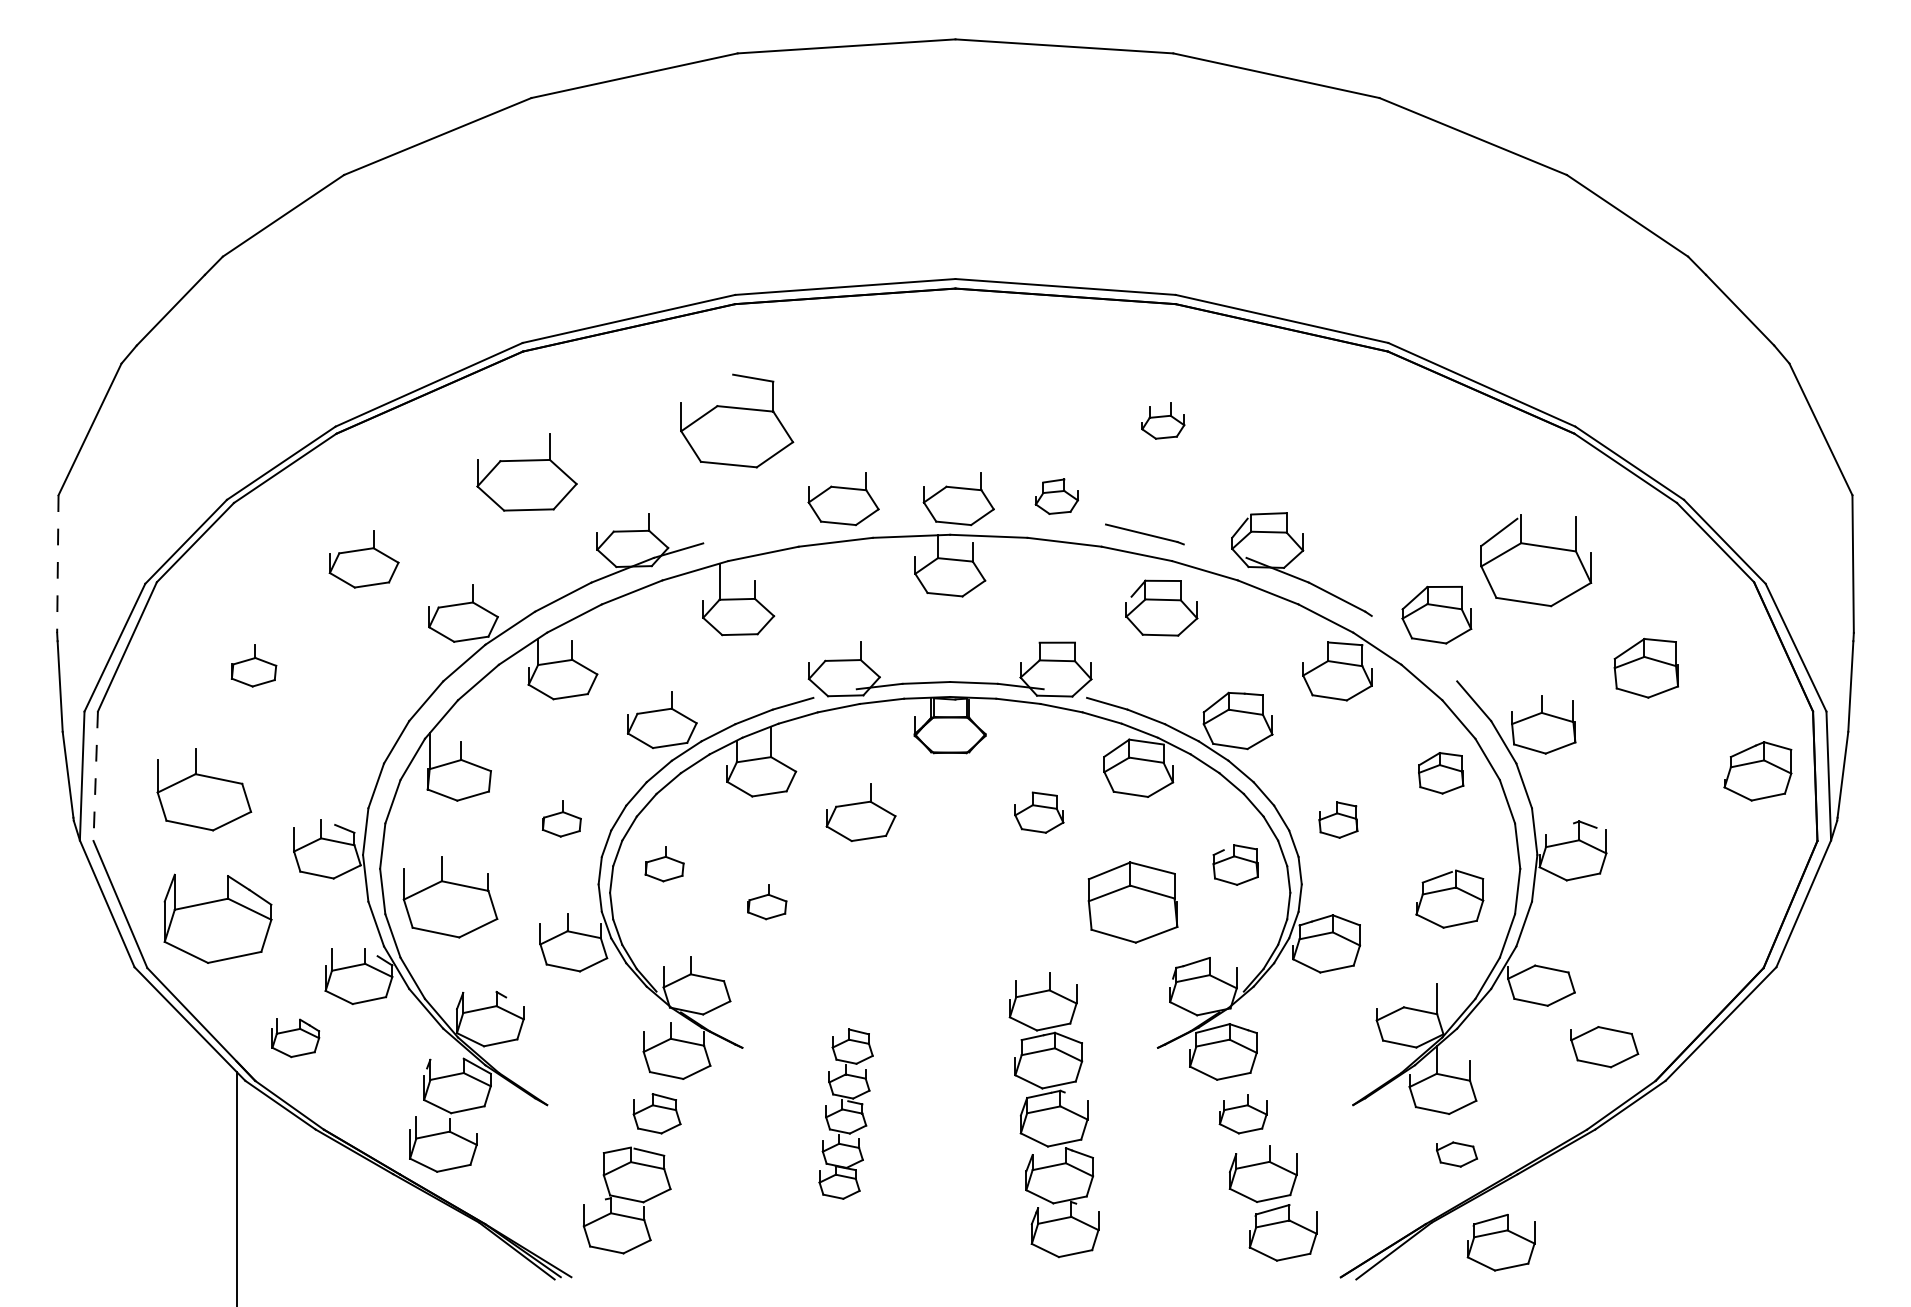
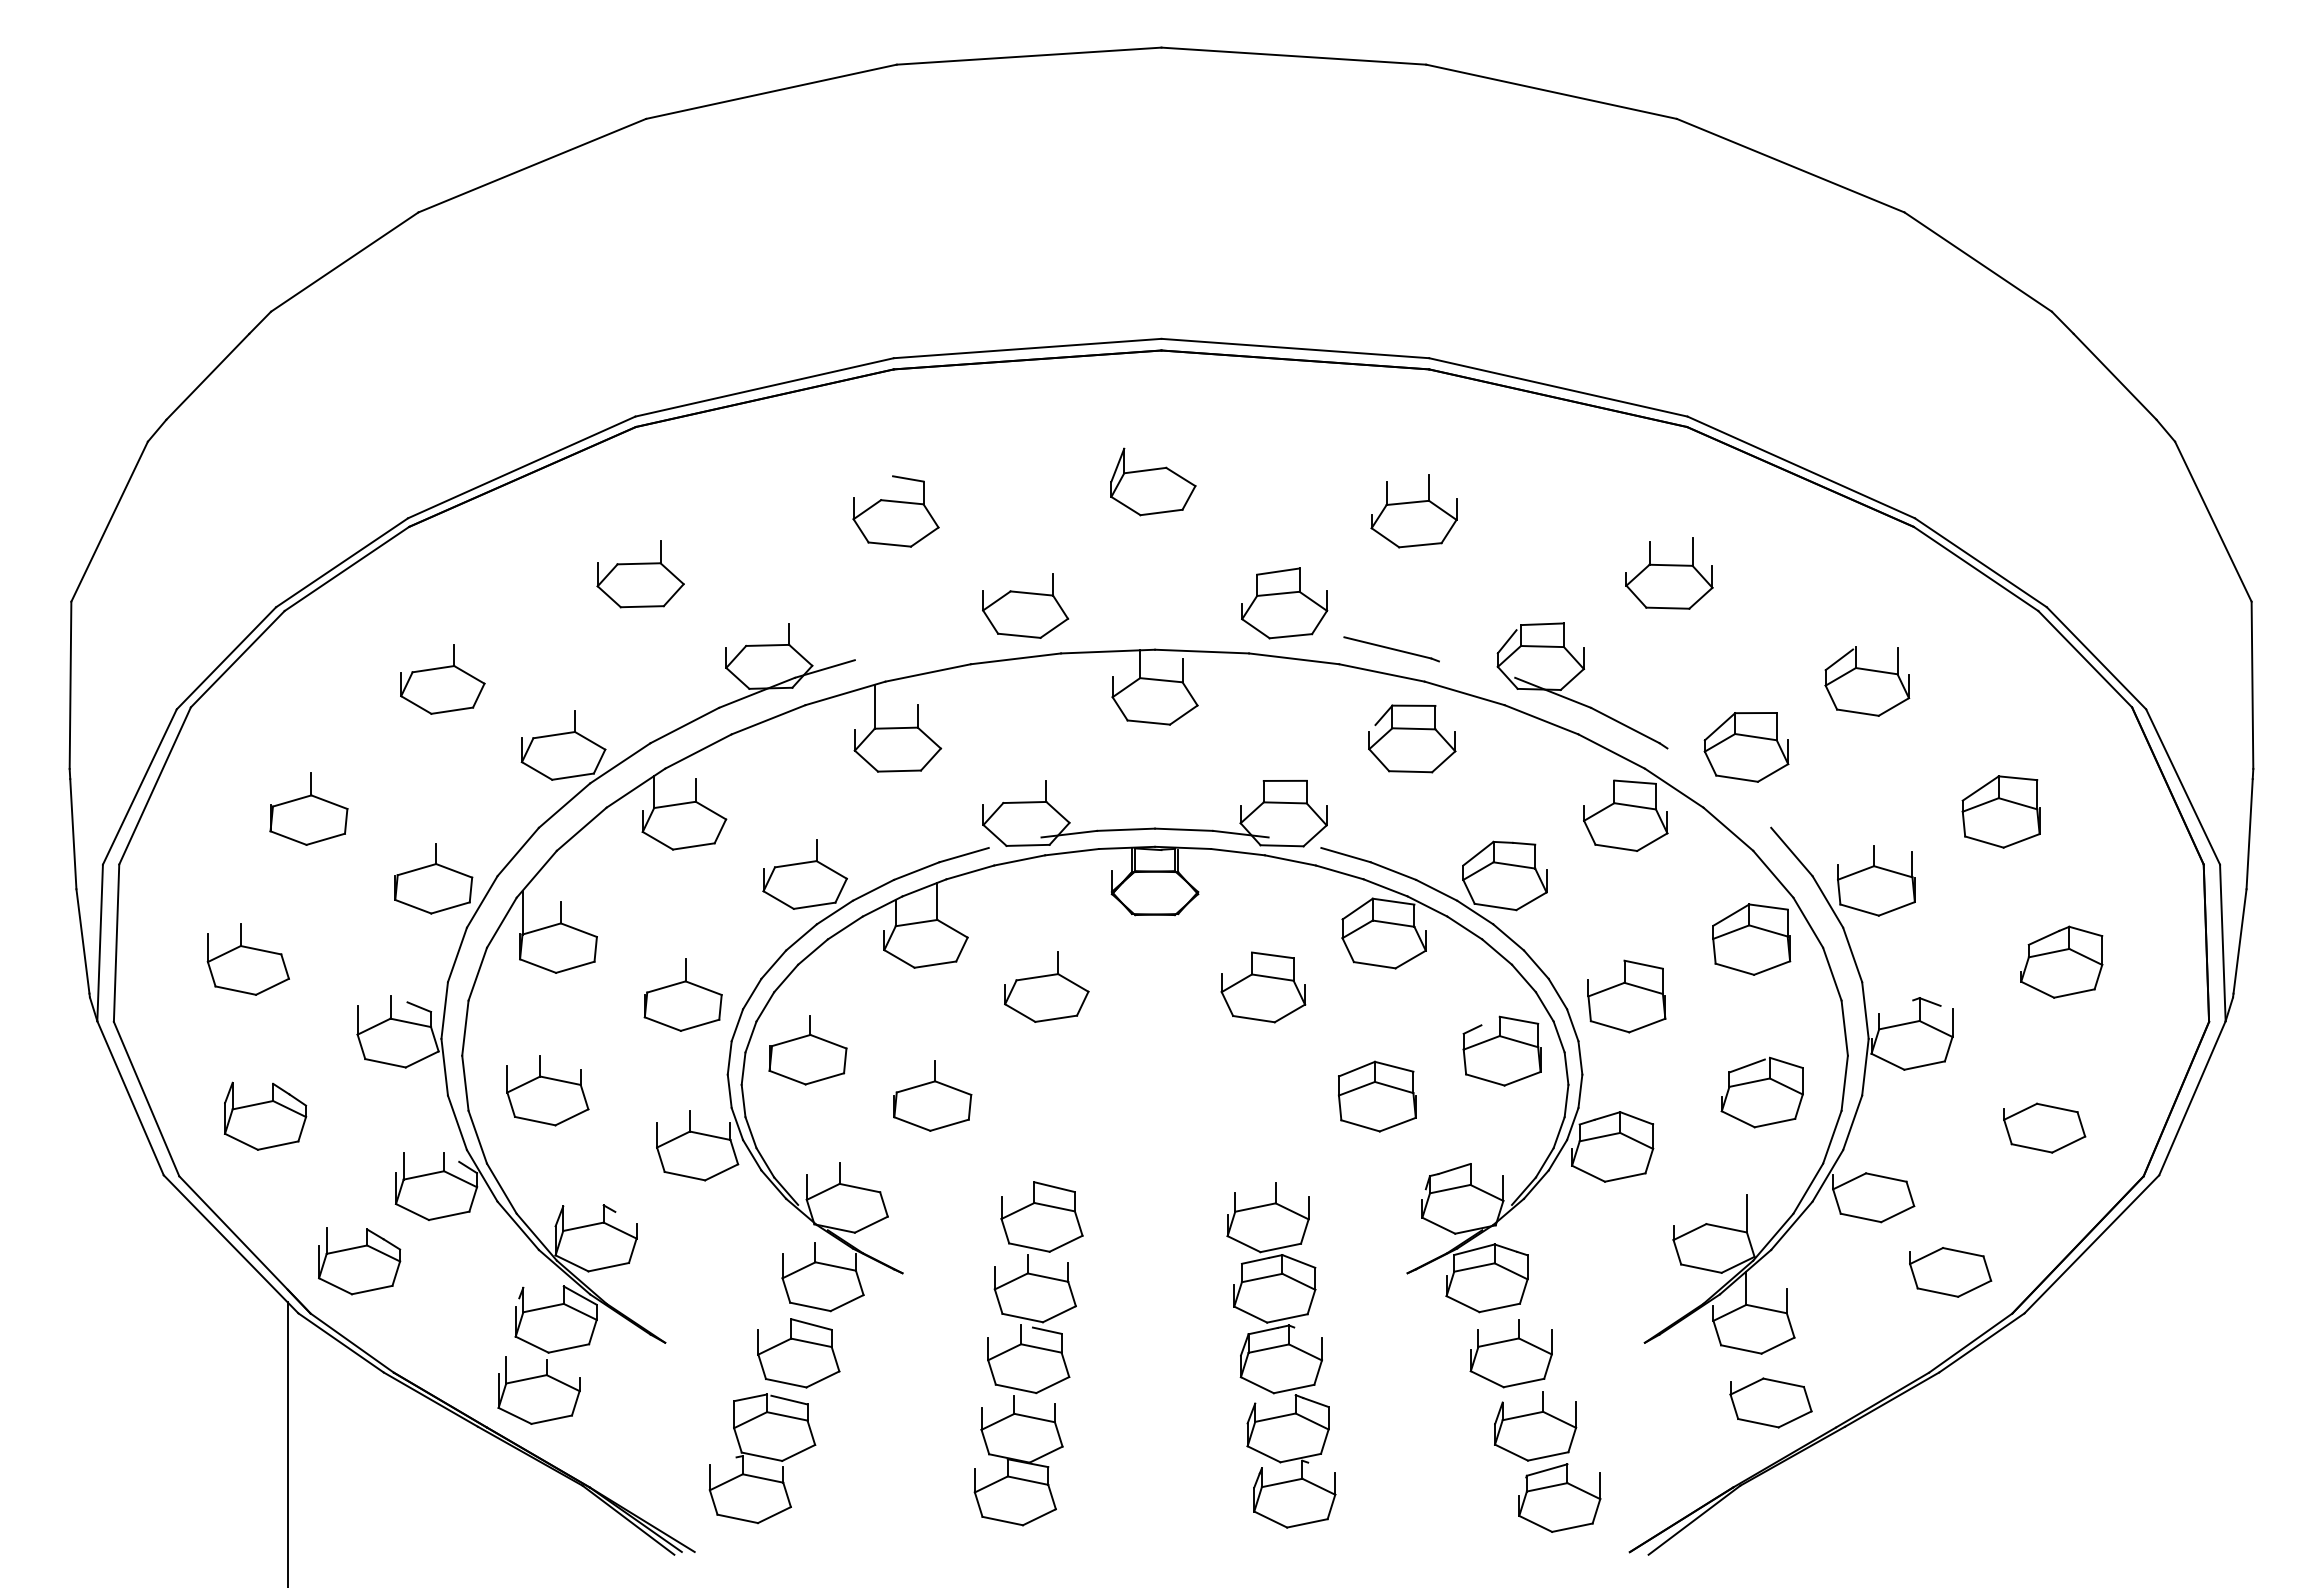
part: (948, 396) -> (1153, 481), added
part: (736, 421) -> (895, 511), size x0.62
part: (1162, 421) -> (1413, 511), size x1.67
part: (526, 472) -> (640, 574), size x0.71
part: (1373, 472) -> (1669, 573), added
part: (1056, 496) -> (1284, 603), size x1.67
part: (958, 498) -> (1165, 605), removed
part: (1536, 560) -> (1867, 681), size x0.62
line: (57, 564) -> (70, 685), dashed -> solid
part: (253, 665) -> (308, 808), size x1.43
part: (356, 723) -> (433, 878), added
part: (1757, 770) -> (2061, 961), moved
part: (1440, 773) -> (1751, 939), size x1.43
line: (95, 776) -> (116, 943), dashed -> solid
part: (203, 789) -> (247, 959), size x0.71
part: (1039, 812) -> (1263, 987), size x1.43
part: (561, 818) -> (682, 994), size x1.67
part: (1338, 820) -> (1626, 996), size x1.67
part: (664, 864) -> (807, 1050), size x1.67
part: (1235, 864) -> (1501, 1050), size x1.43
part: (450, 897) -> (547, 1090), size x0.71
part: (767, 901) -> (932, 1095), size x1.67
part: (1133, 902) -> (1377, 1096), size x0.71
part: (218, 918) -> (265, 1115), size x0.62
part: (1682, 927) -> (2044, 1127), added
part: (295, 1038) -> (359, 1261), size x1.43
part: (656, 1113) -> (798, 1353), size x1.43
part: (846, 1113) -> (1028, 1353), size x1.67
part: (1242, 1113) -> (1510, 1353), size x1.43
part: (1456, 1154) -> (1770, 1402), size x1.67
part: (1501, 1242) -> (1824, 1509), removed

